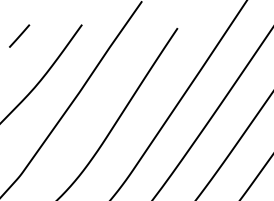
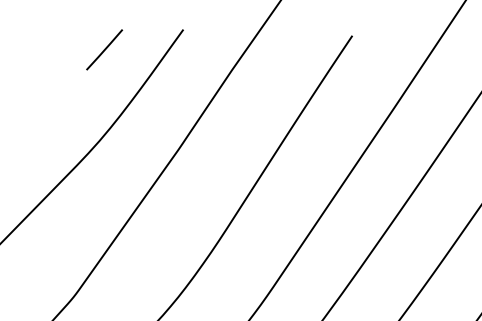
line: (19, 35) -> (104, 48), moved

